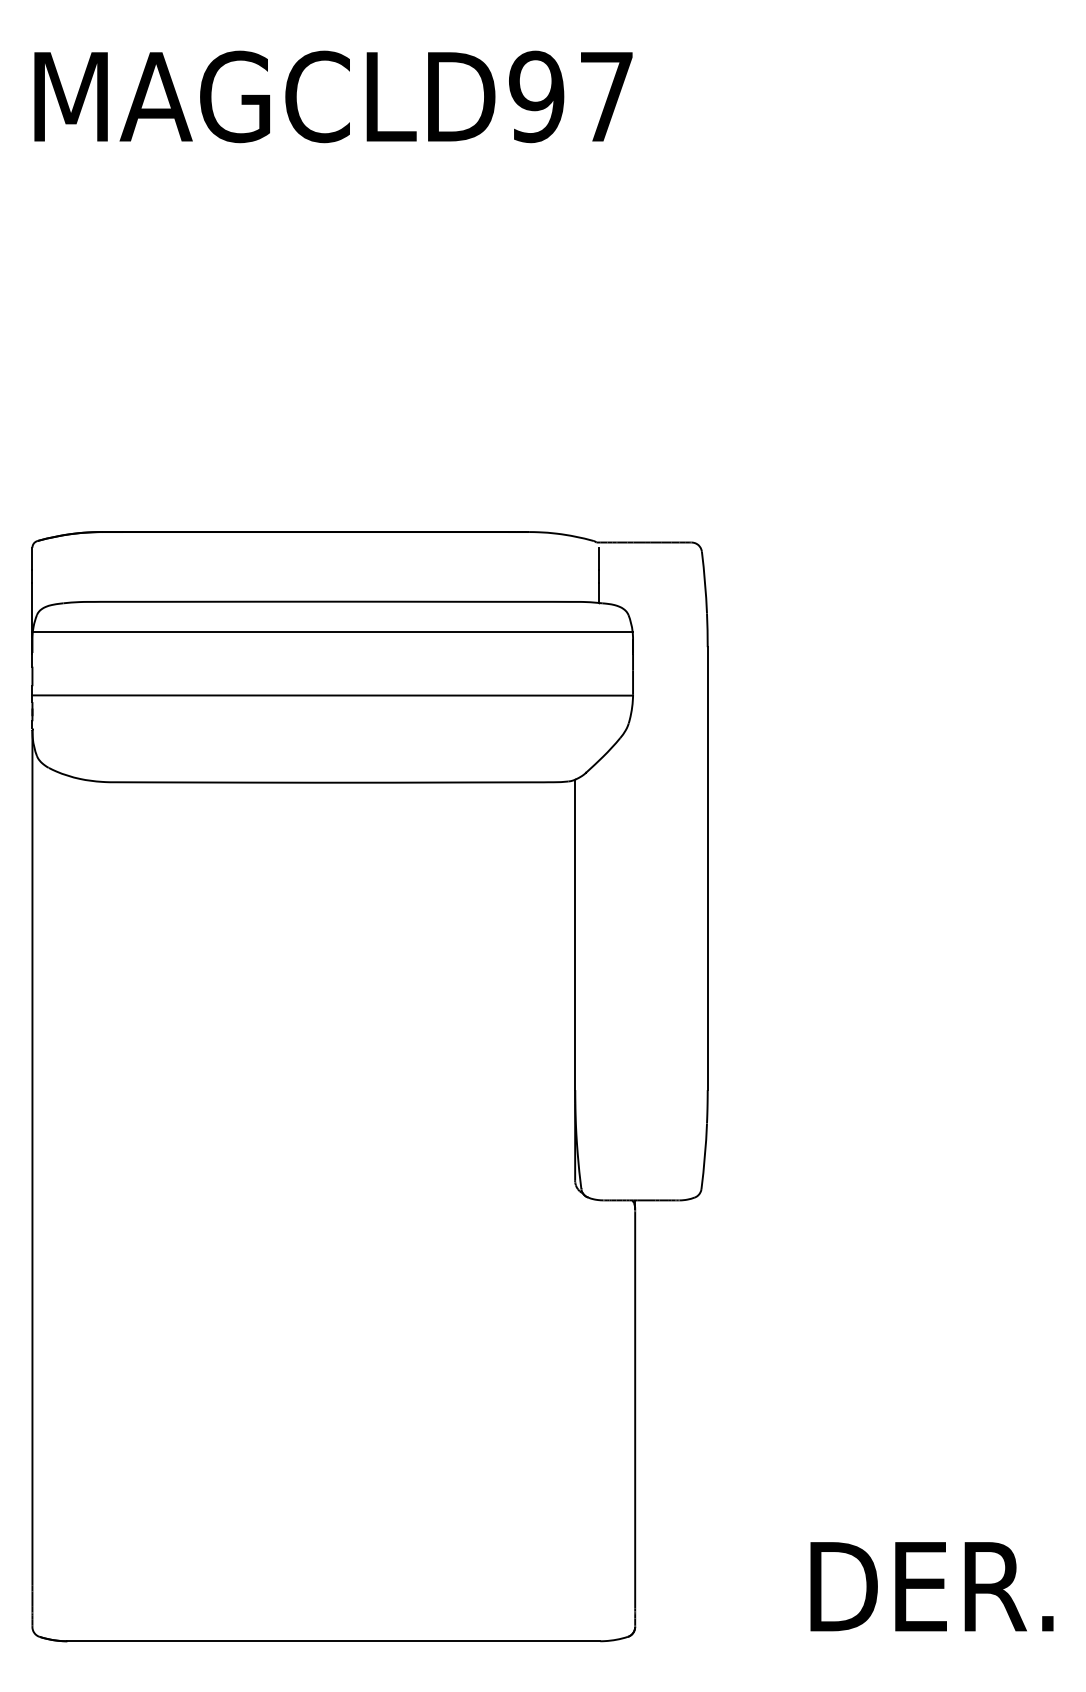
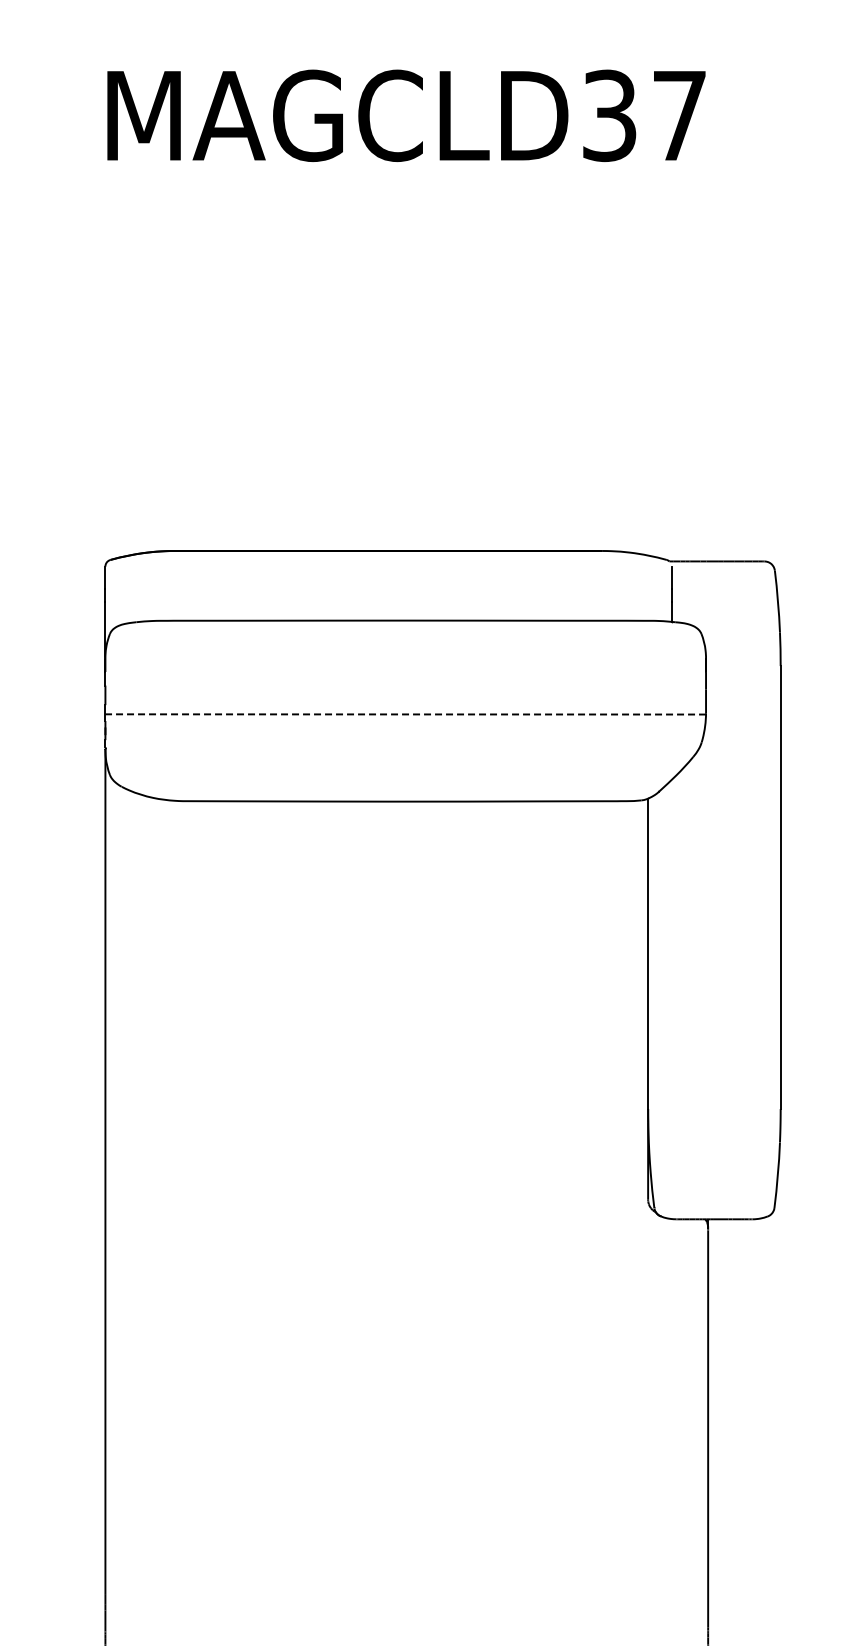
text: (536, 96) -> (609, 115), MAGCLD97 -> MAGCLD37
line: (332, 632) -> (405, 651), removed
line: (332, 695) -> (405, 714), solid -> dashed

